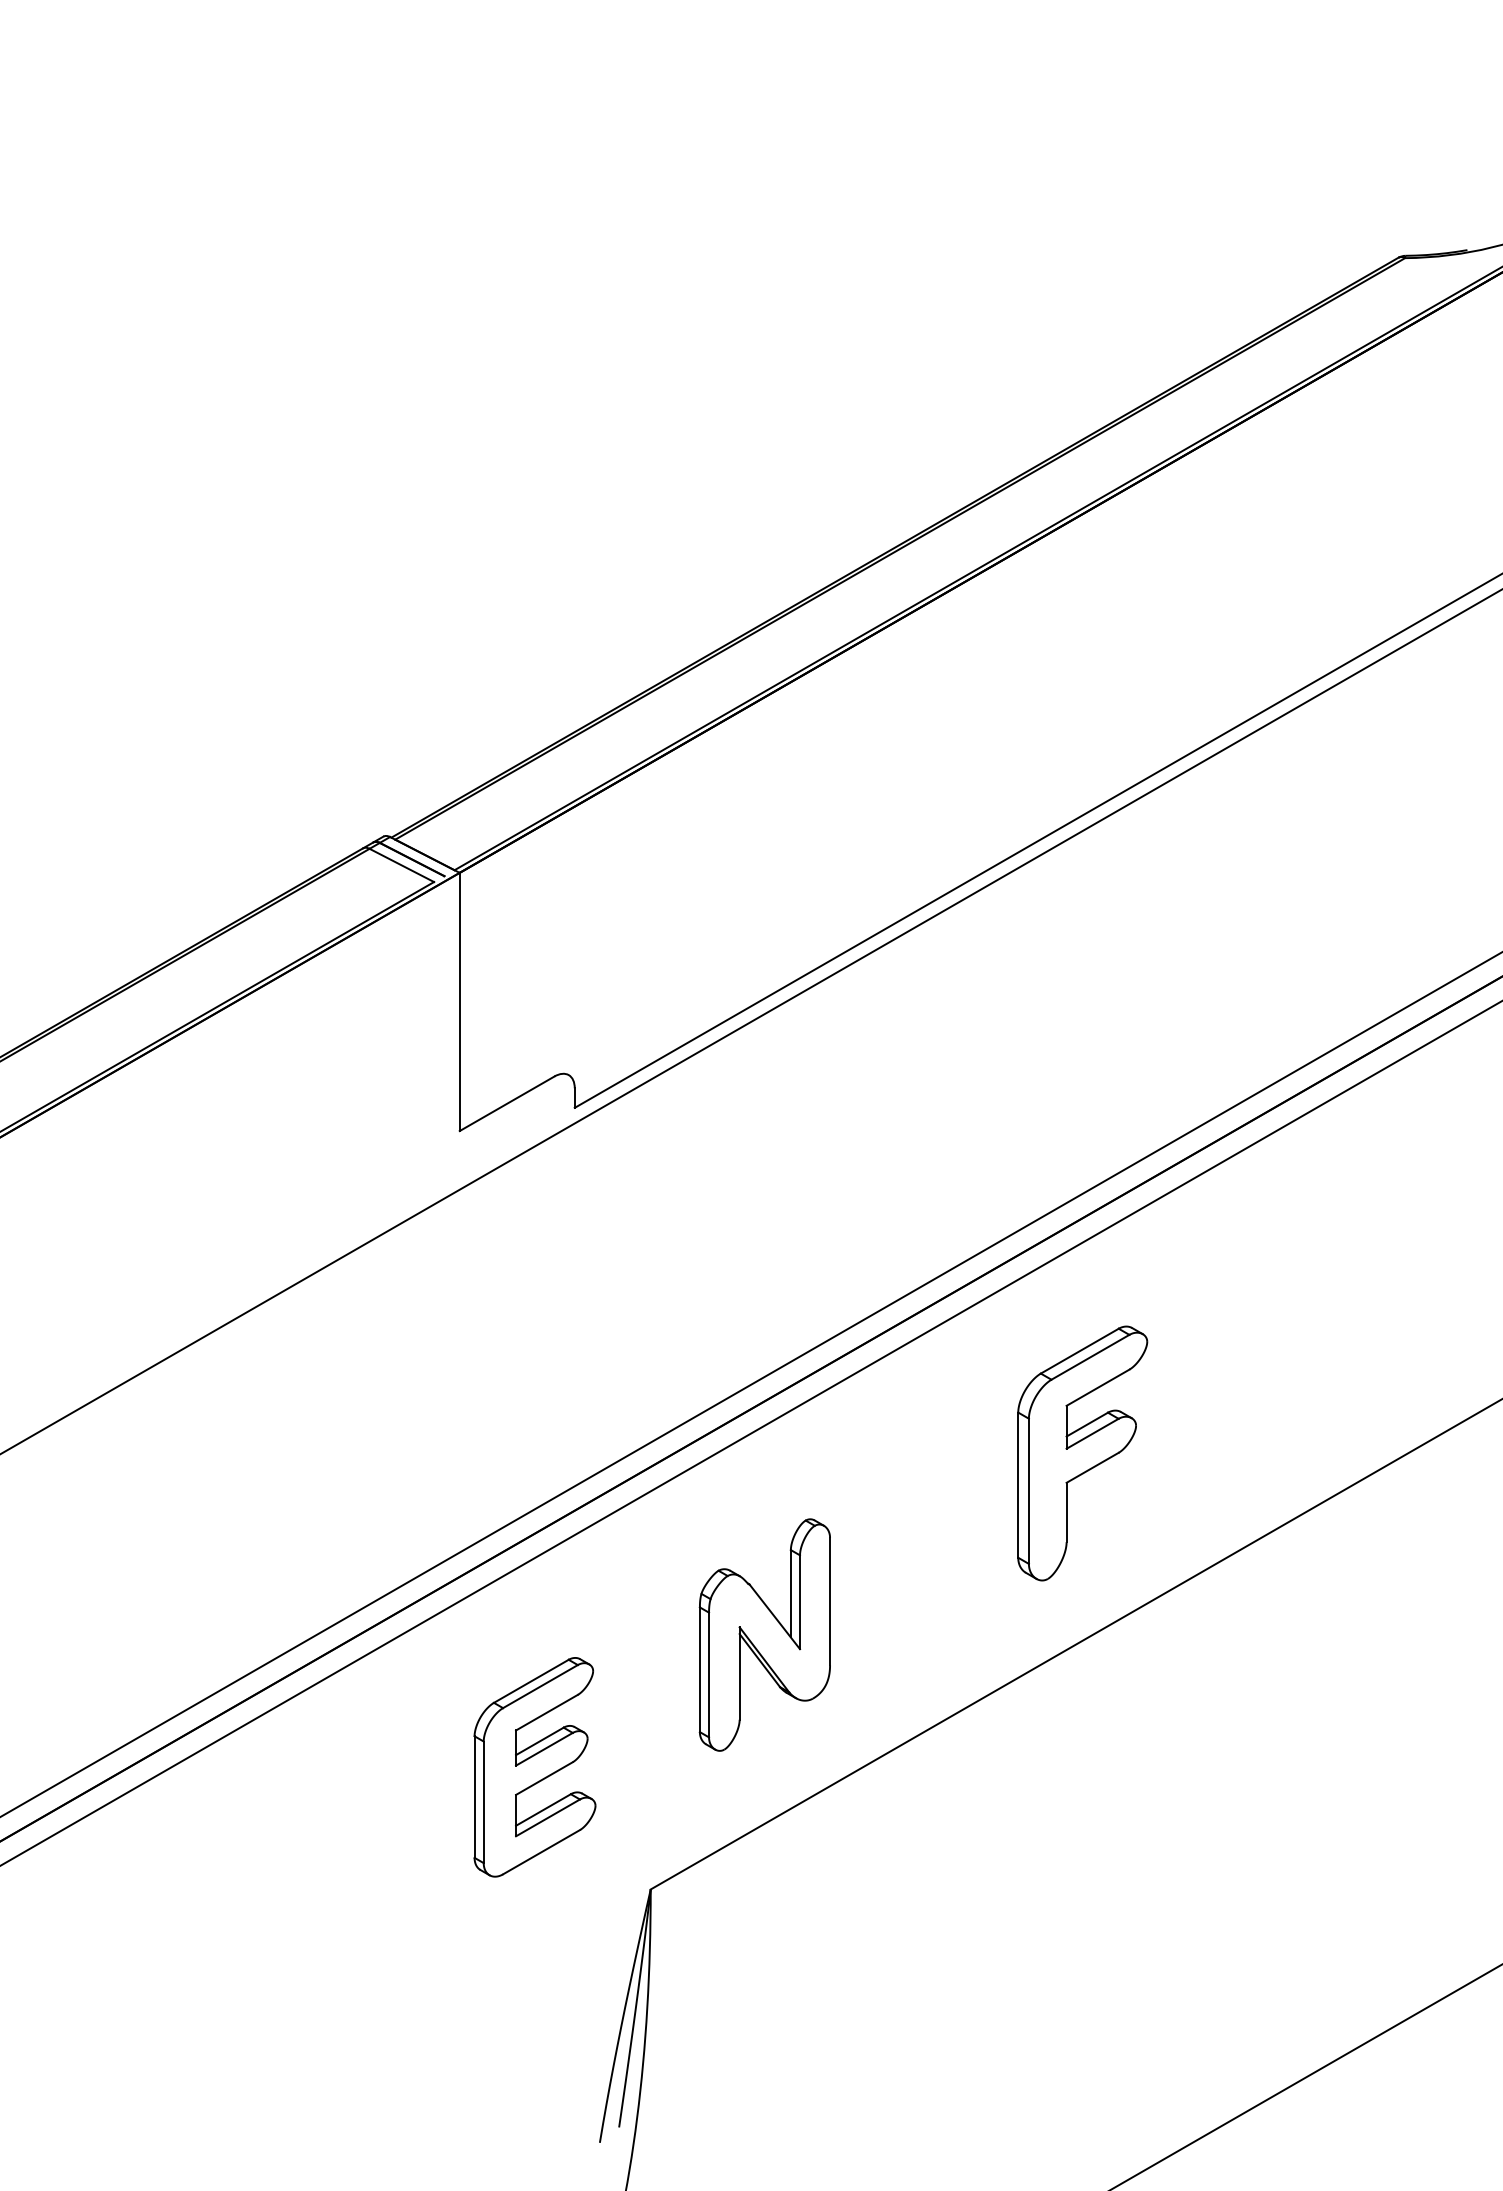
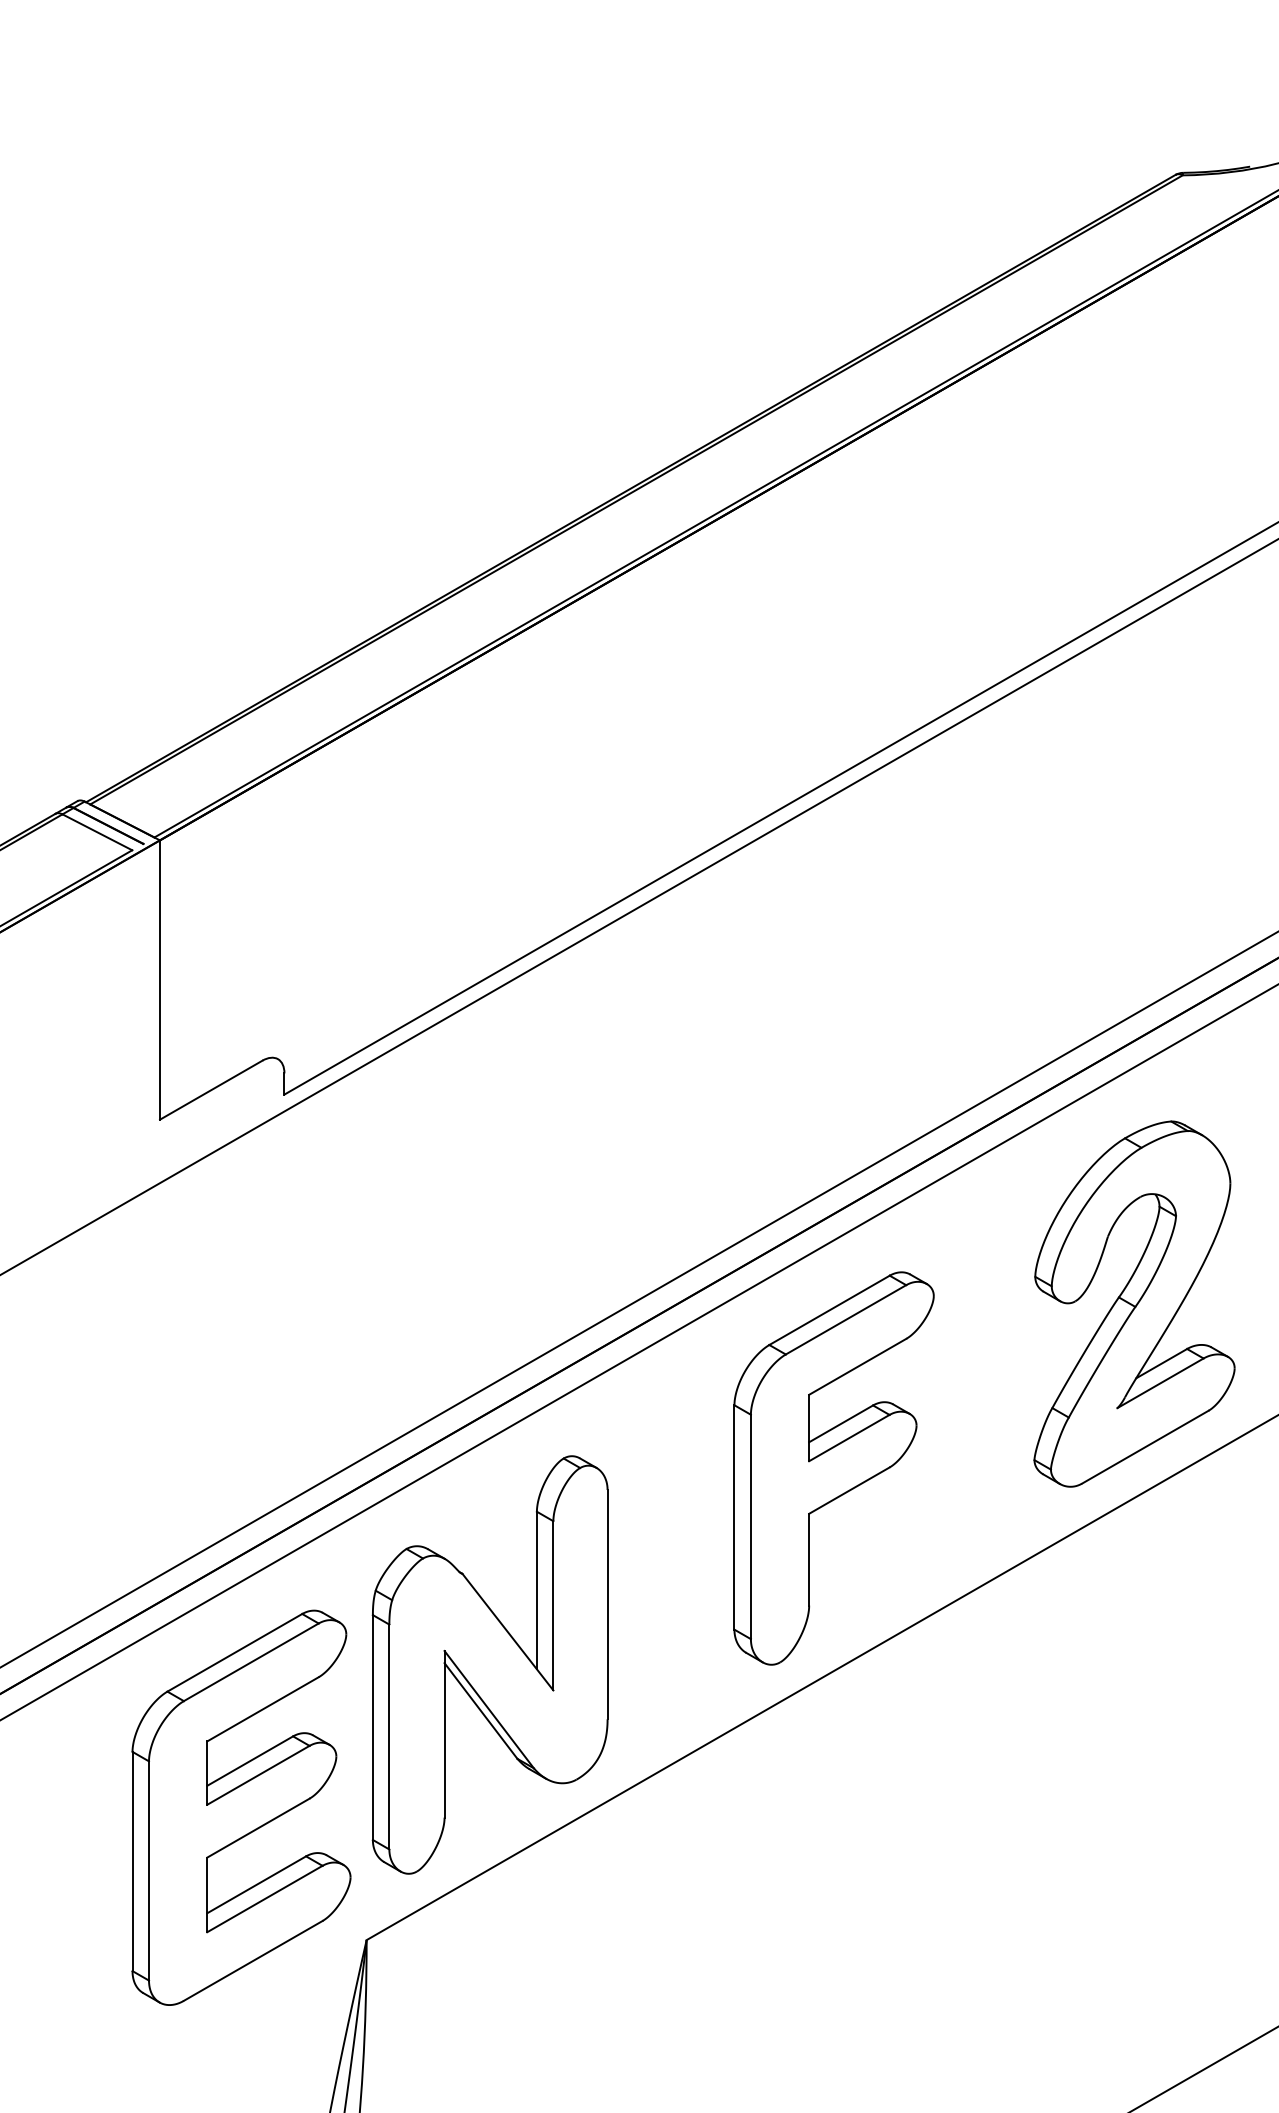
part: (1360, 1301) -> (1134, 1304), added
part: (1082, 1453) -> (833, 1468), size x1.43
part: (764, 1634) -> (489, 1664), size x1.67
part: (534, 1767) -> (240, 1808), size x1.67

